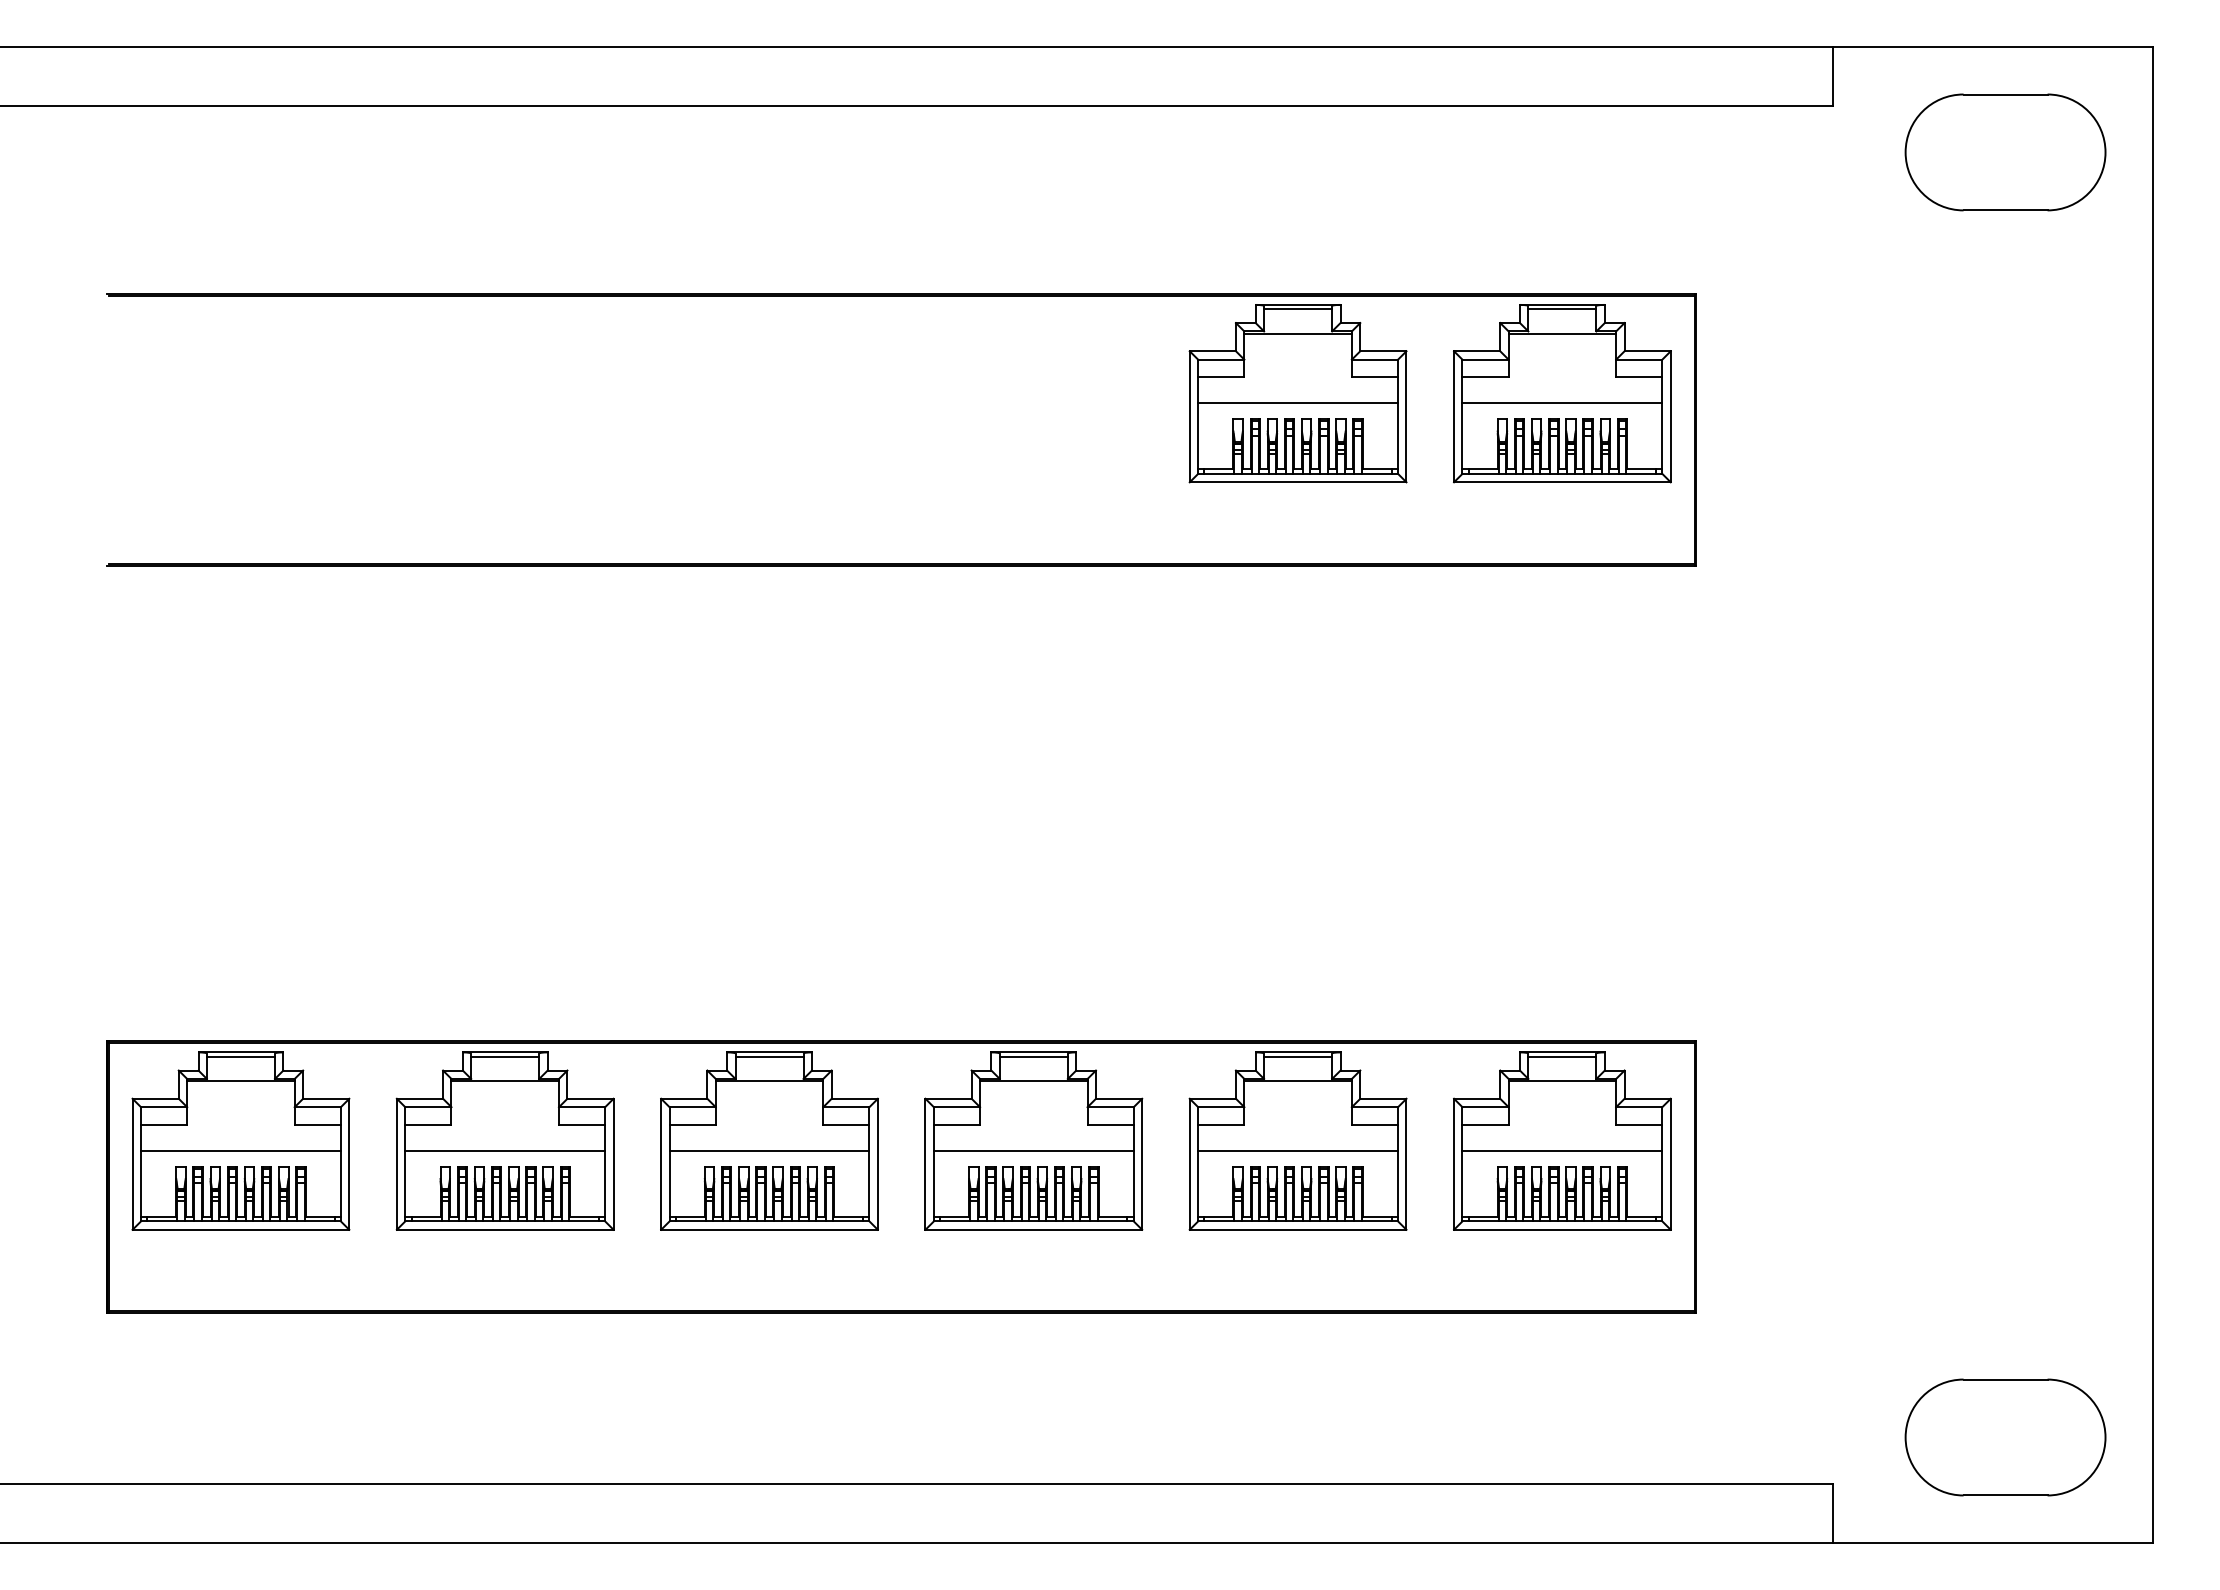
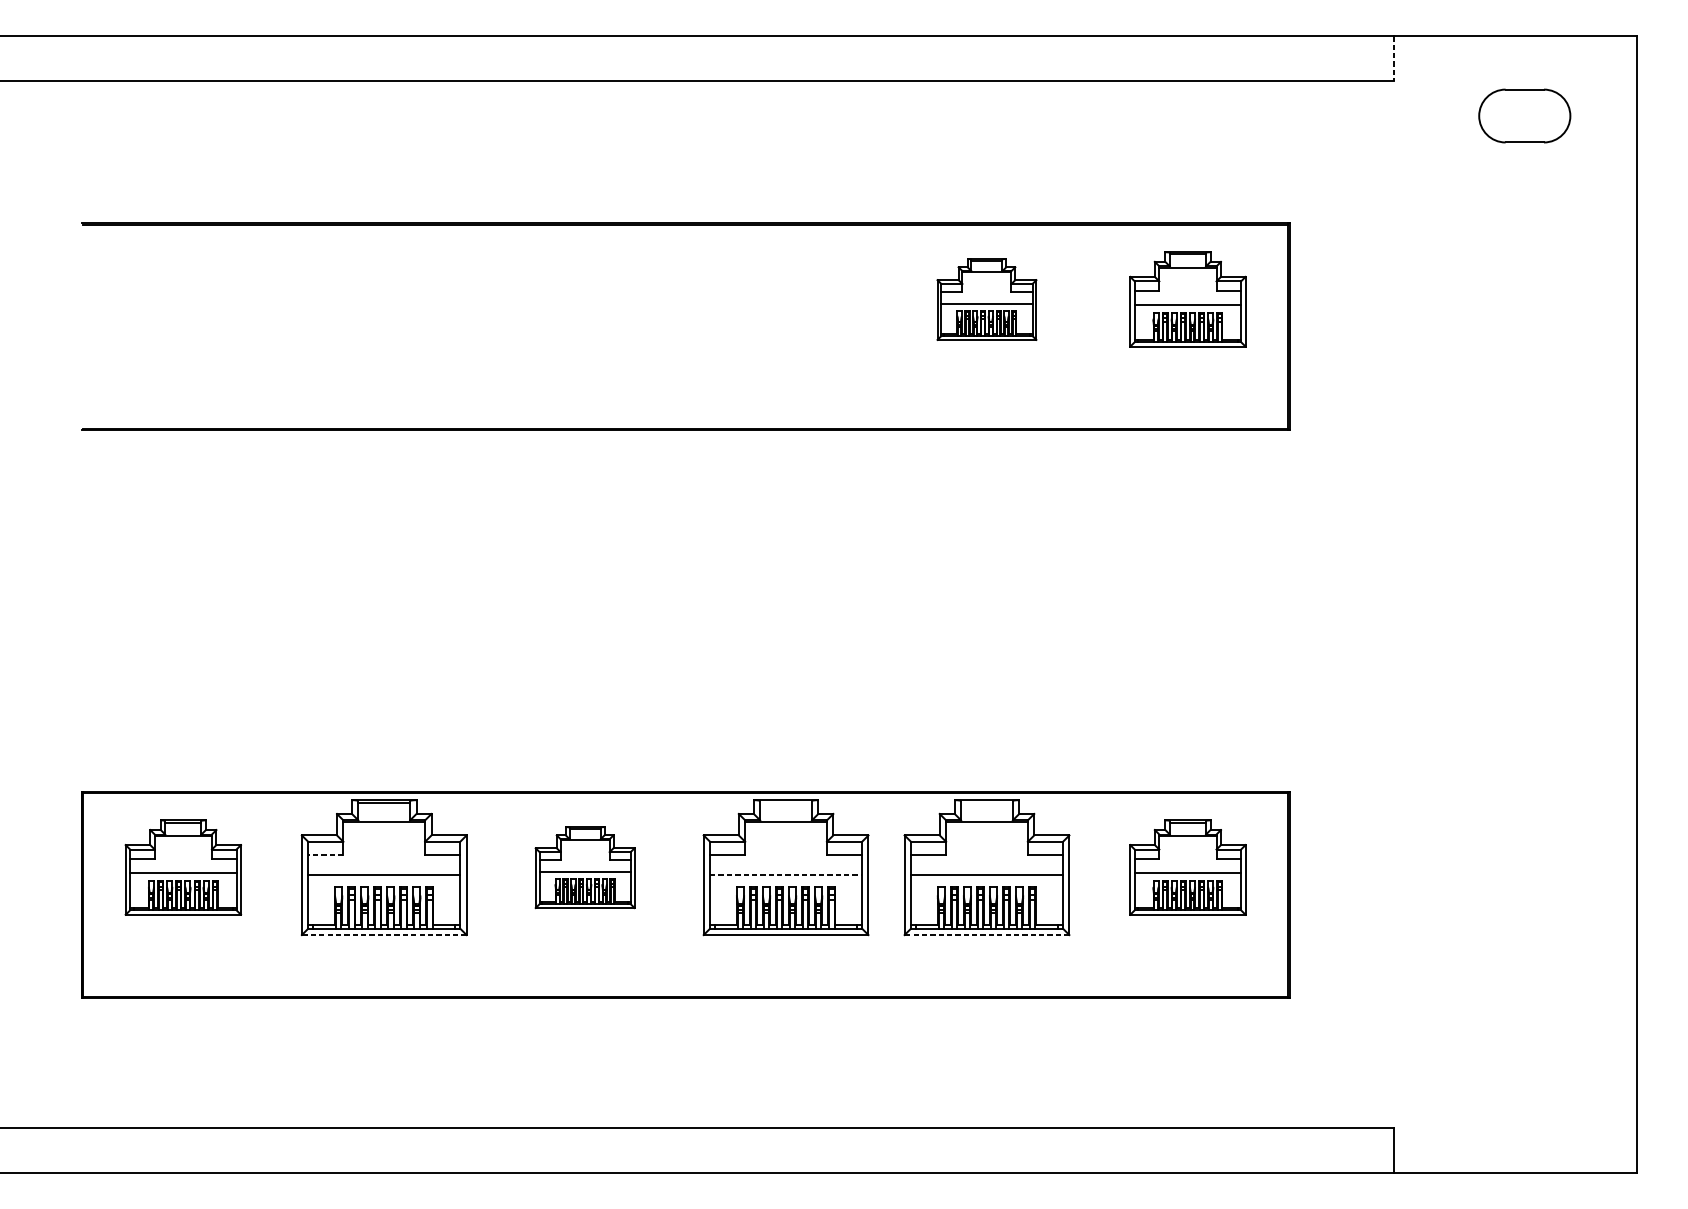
line: (1833, 77) -> (1394, 59), solid -> dashed
part: (2005, 152) -> (1524, 116), size x0.6
part: (1297, 393) -> (986, 299), size x0.6
part: (1562, 393) -> (1187, 299), size x0.7
line: (1033, 1056) -> (785, 803), removed
line: (1298, 1056) -> (987, 803), removed
line: (427, 1124) -> (325, 854), solid -> dashed
part: (240, 1140) -> (183, 867), size x0.7
part: (769, 1140) -> (585, 867), size x0.6
part: (1562, 1140) -> (1187, 867), size x0.7
line: (1033, 1150) -> (785, 874), solid -> dashed
line: (504, 1229) -> (383, 934), solid -> dashed
line: (1297, 1229) -> (986, 934), solid -> dashed
part: (2005, 1437) -> (1524, 1092), removed

